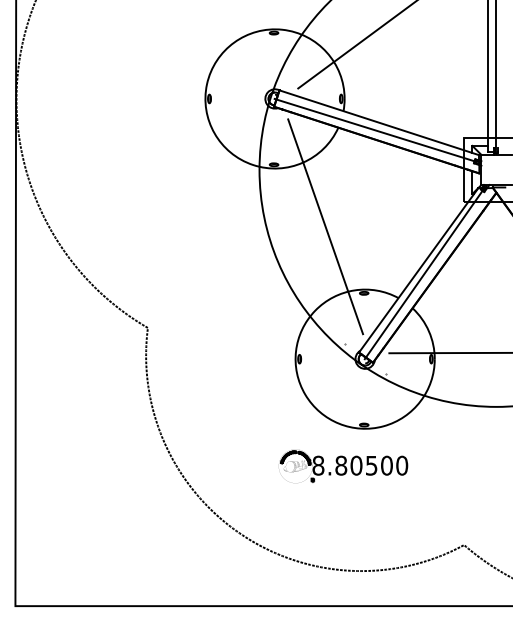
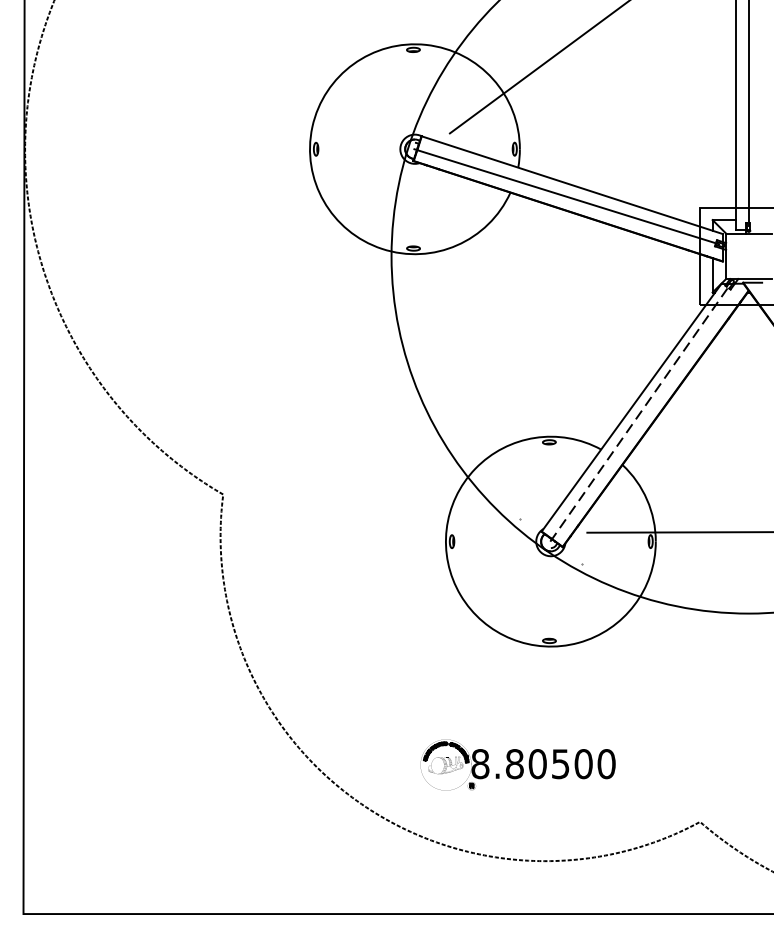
line: (325, 226) -> (491, 341), removed
line: (424, 274) -> (640, 413), solid -> dashed
part: (343, 466) -> (518, 765), moved

